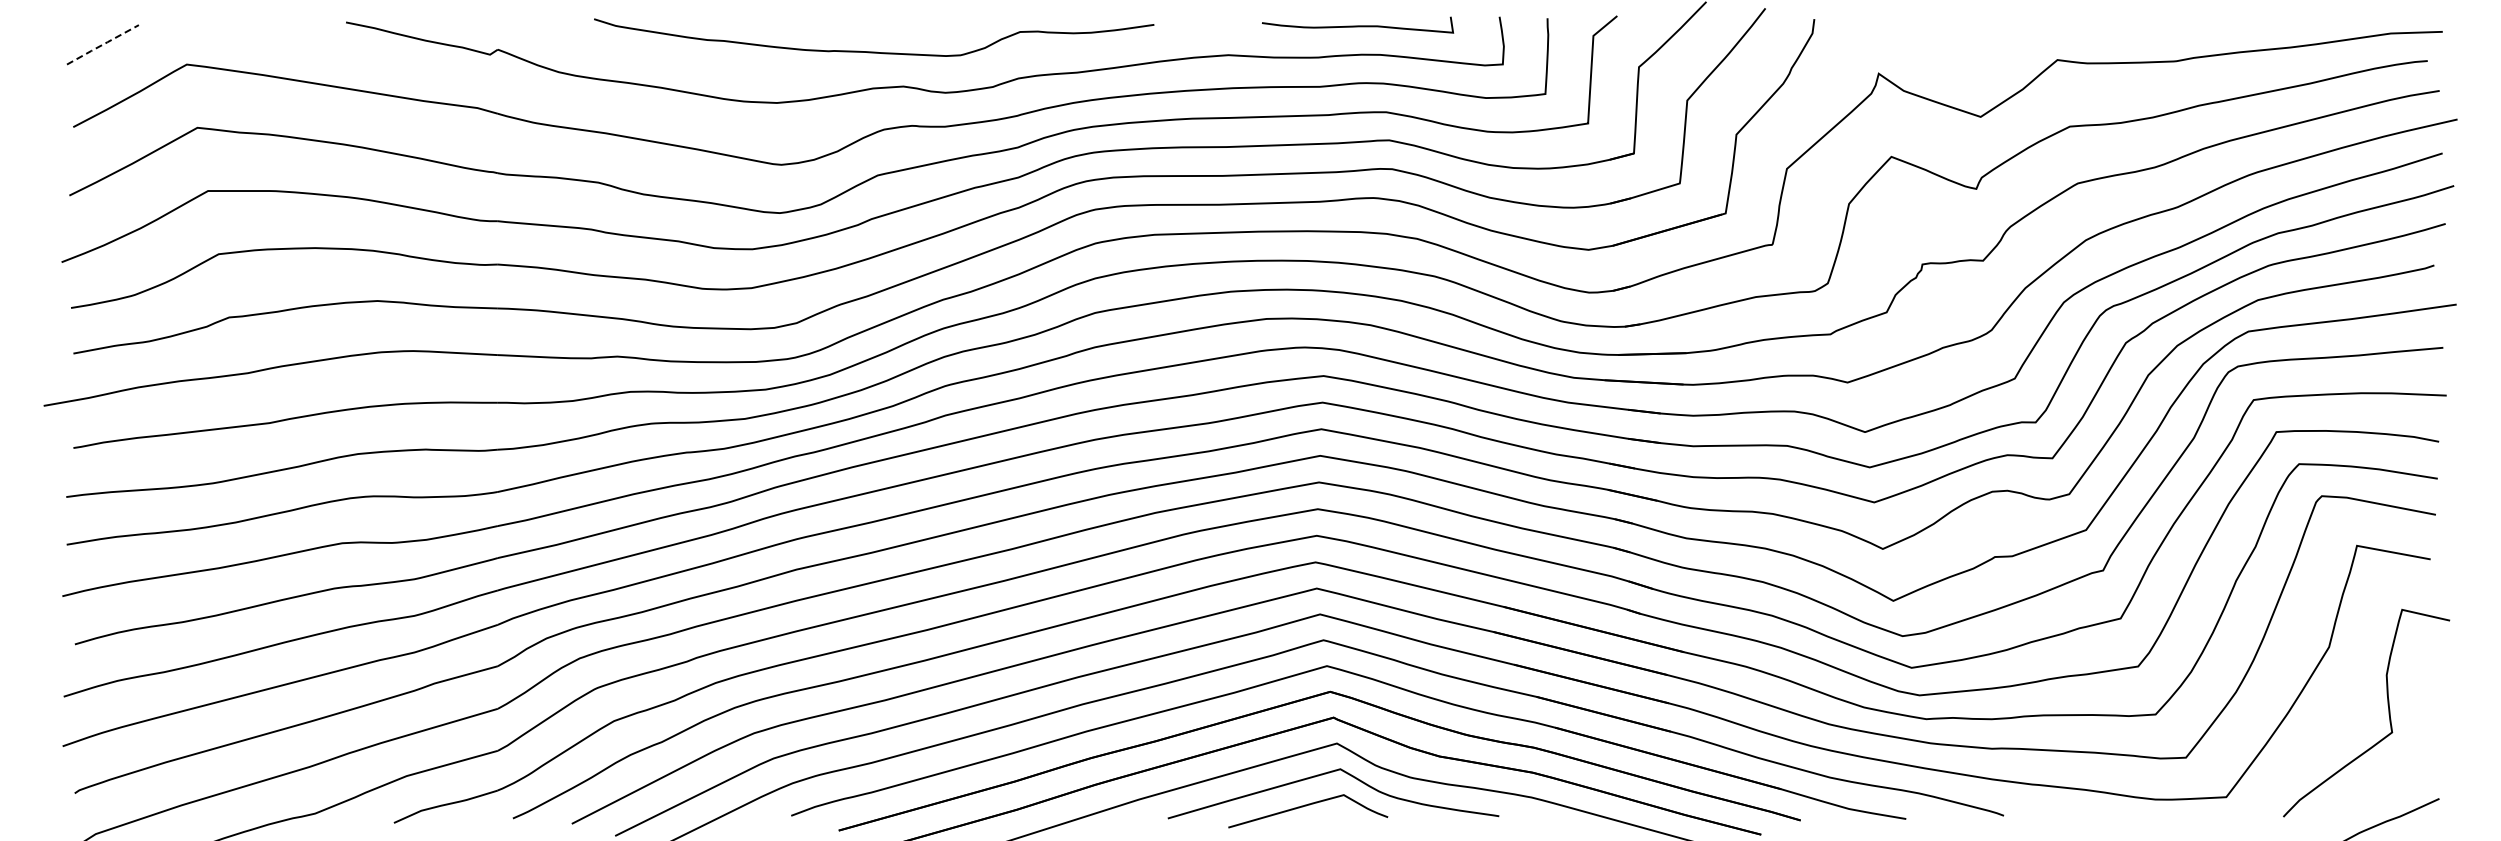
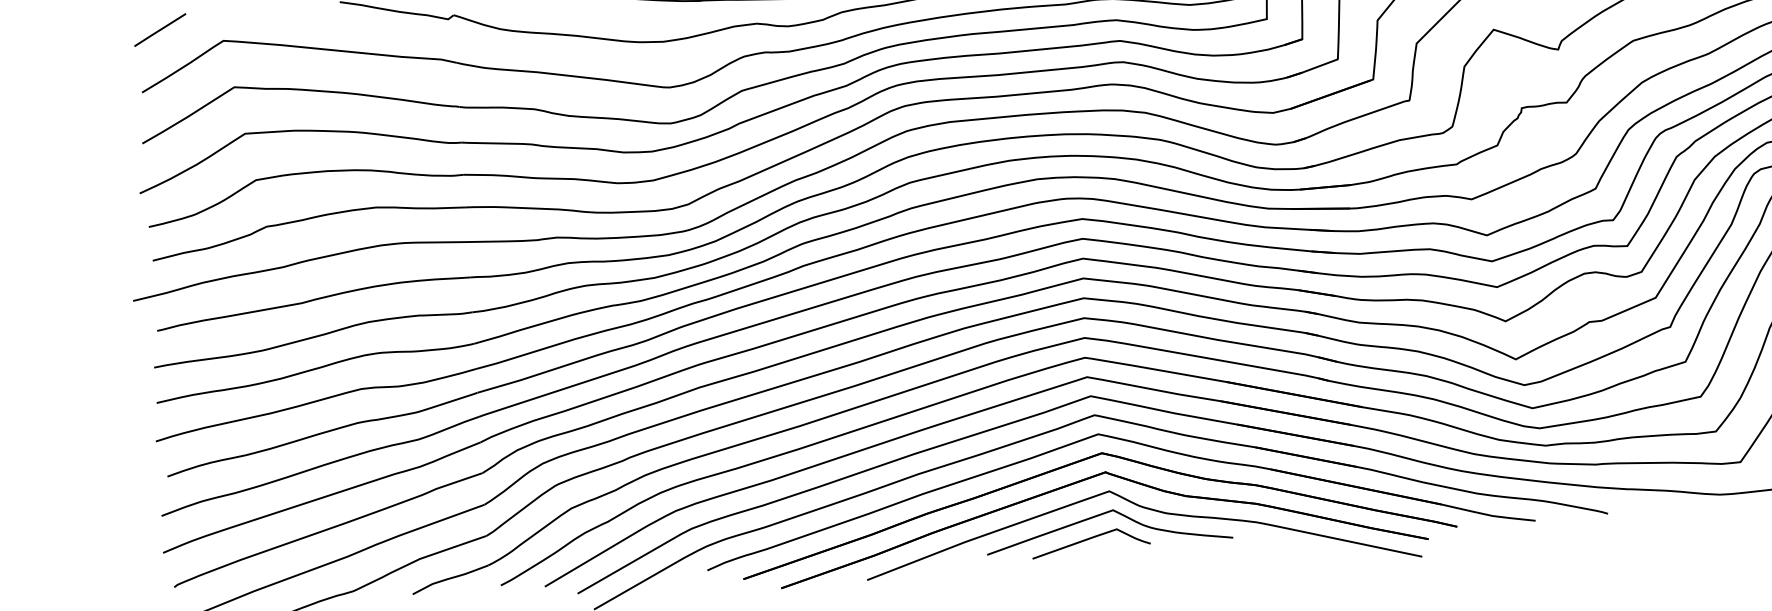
line: (103, 44) -> (160, 29), dashed -> solid

